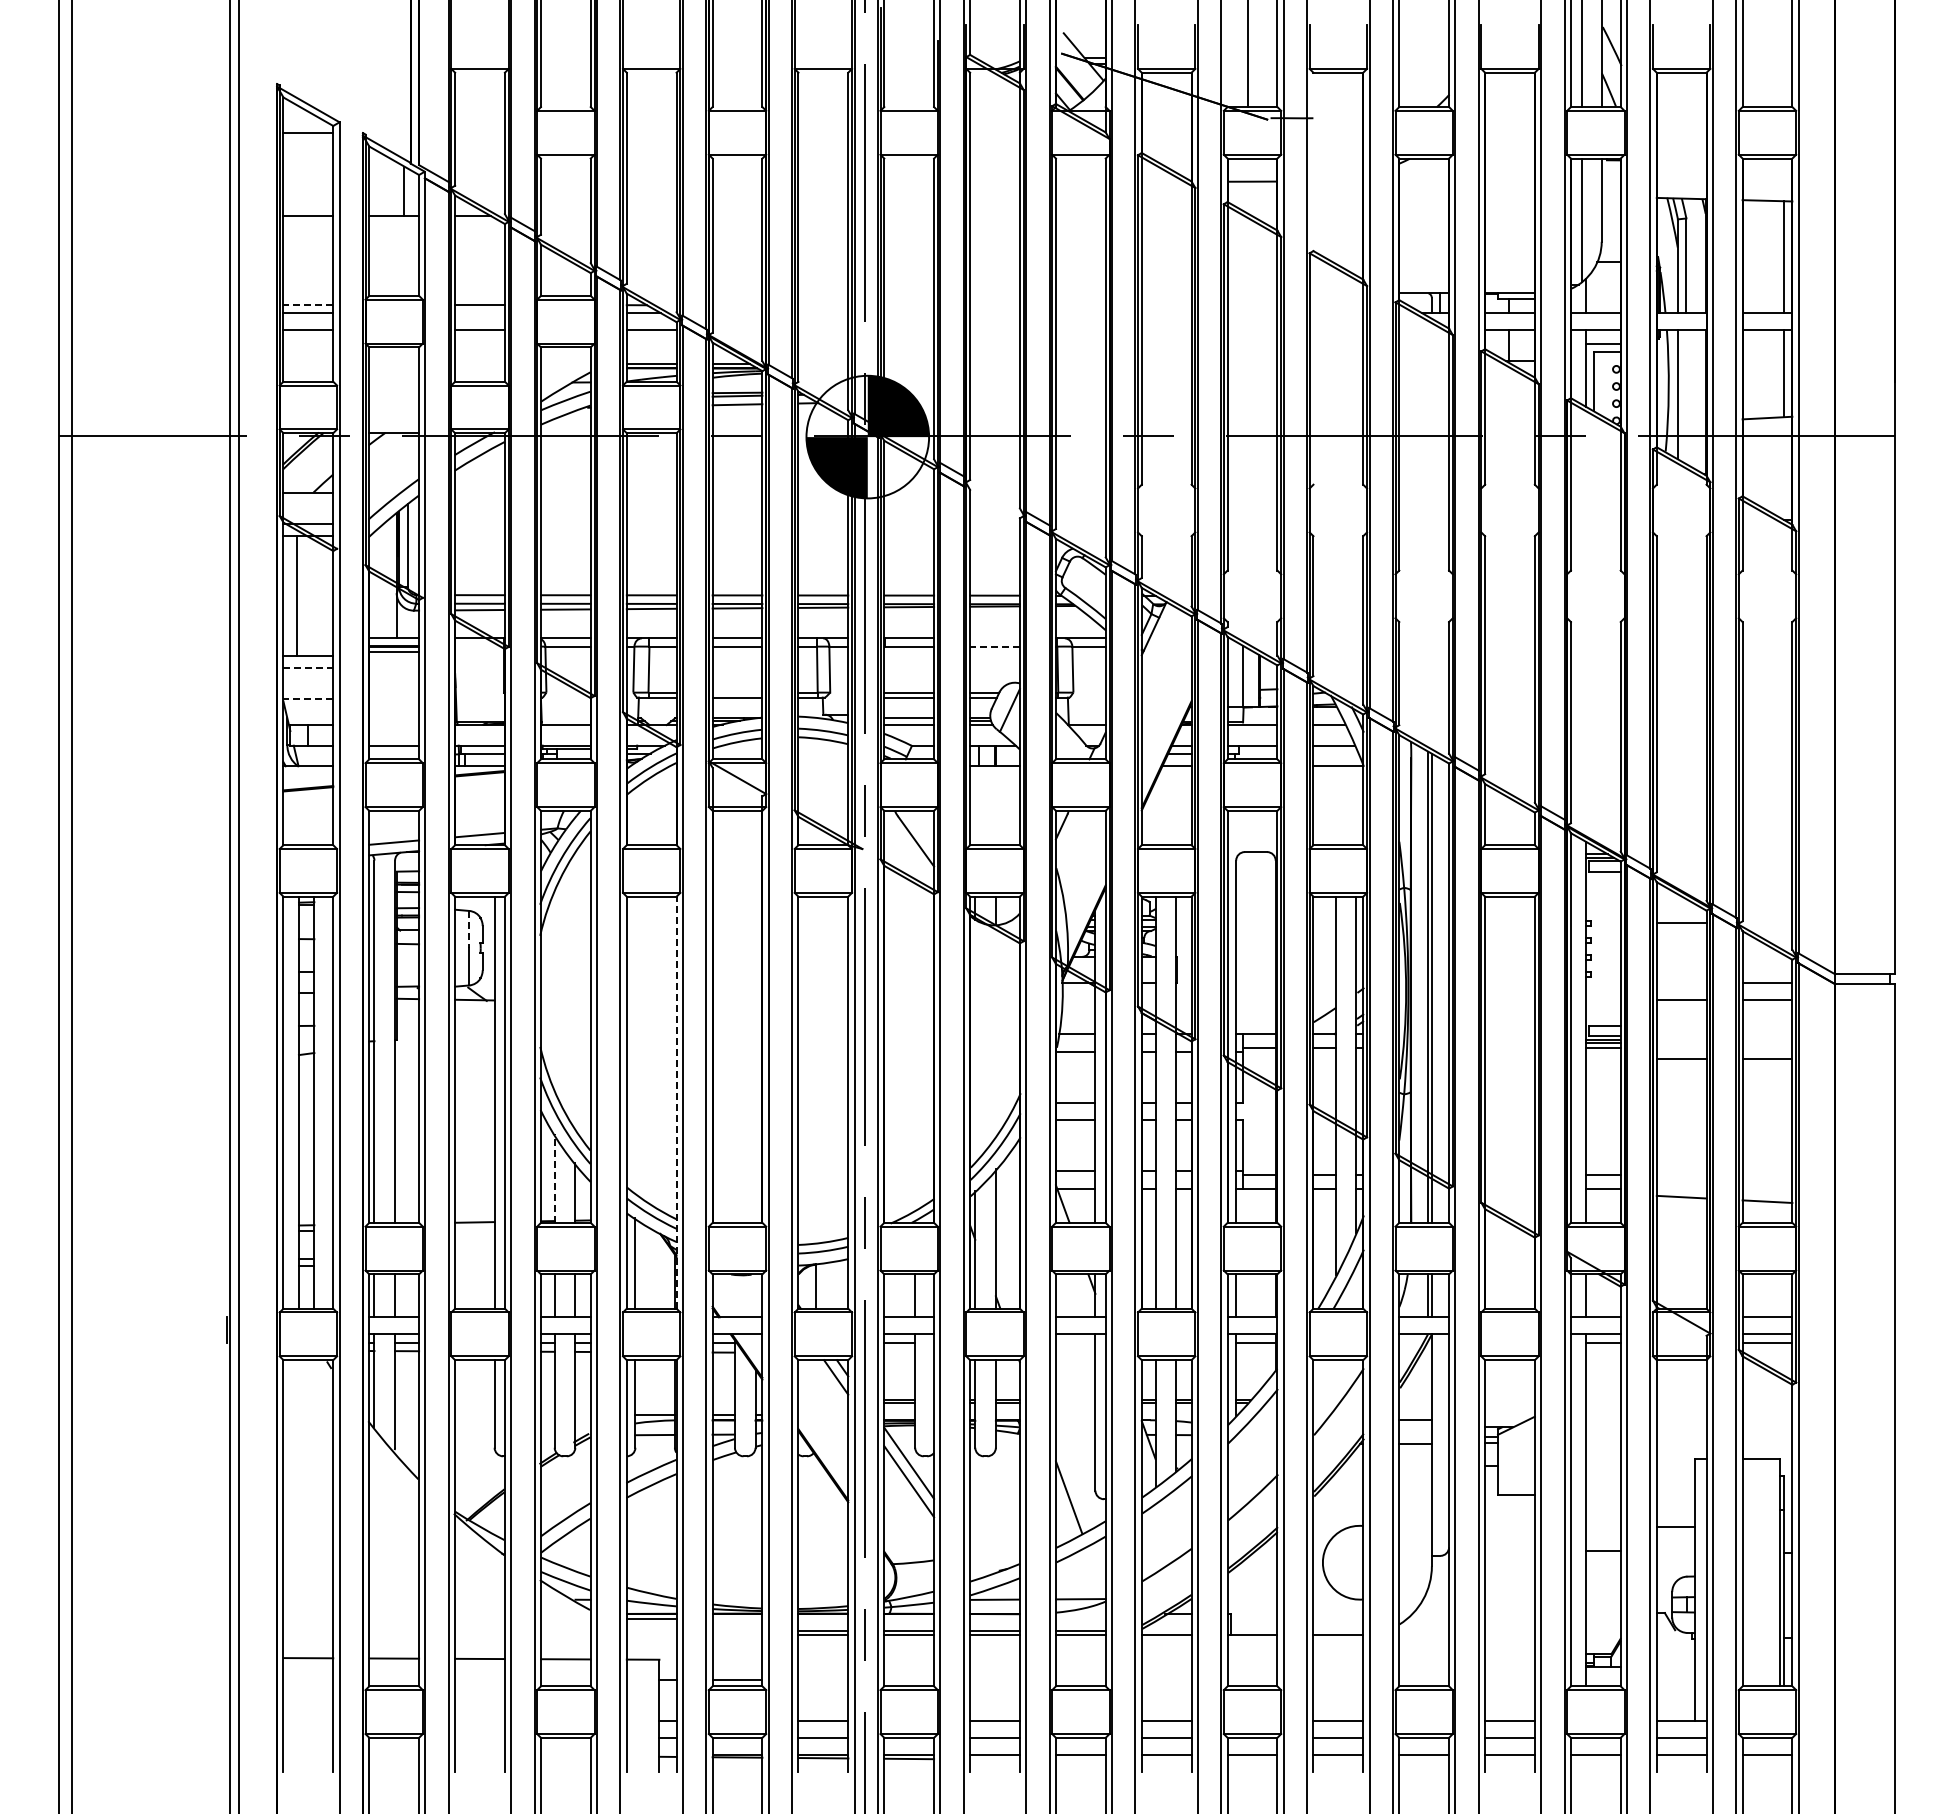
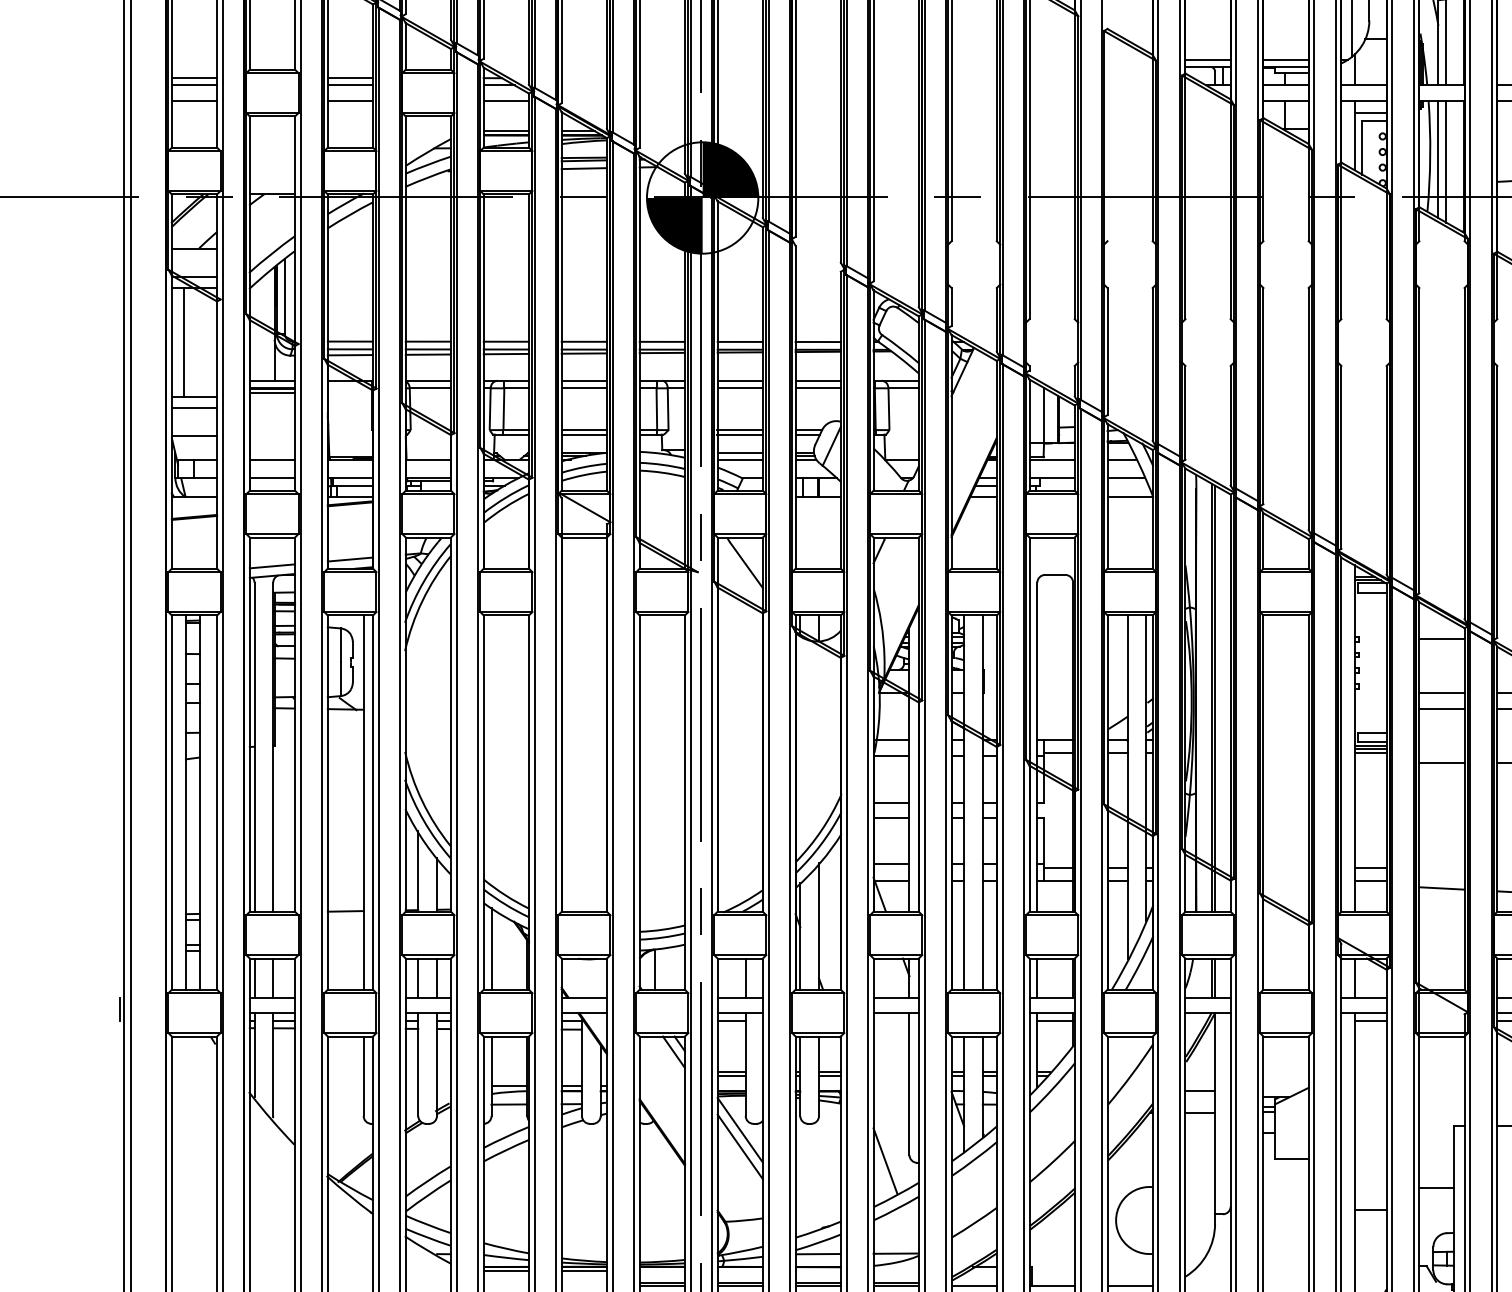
line: (1424, 284) -> (1208, 59), added
line: (1509, 284) -> (1285, 59), added
line: (308, 305) -> (194, 78), dashed -> solid
line: (479, 313) -> (349, 85), added
line: (1686, 397) -> (1446, 162), added
line: (994, 638) -> (817, 380), added
line: (995, 646) -> (818, 388), dashed -> solid
line: (308, 668) -> (194, 408), dashed -> solid
line: (737, 692) -> (584, 429), added
line: (308, 699) -> (194, 436), dashed -> solid
line: (394, 725) -> (272, 459), added
line: (469, 929) -> (340, 645), dashed -> solid
line: (1681, 982) -> (1441, 693), added
line: (676, 1102) -> (528, 802), dashed -> solid
line: (554, 1178) -> (418, 871), dashed -> solid
line: (737, 1618) -> (584, 1271), added

